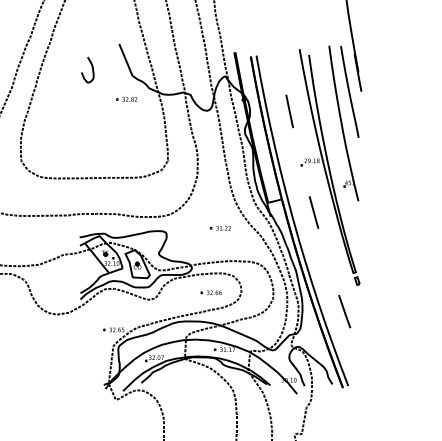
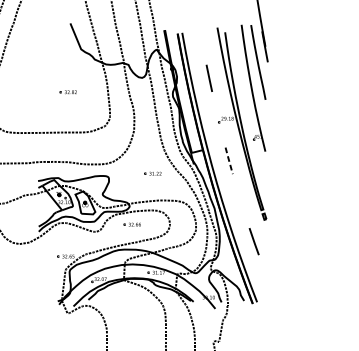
curve: (91, 67) -> (47, 42), removed
part: (126, 99) -> (68, 92), moved
line: (314, 213) -> (229, 161), solid -> dashed
part: (210, 292) -> (131, 224), moved

